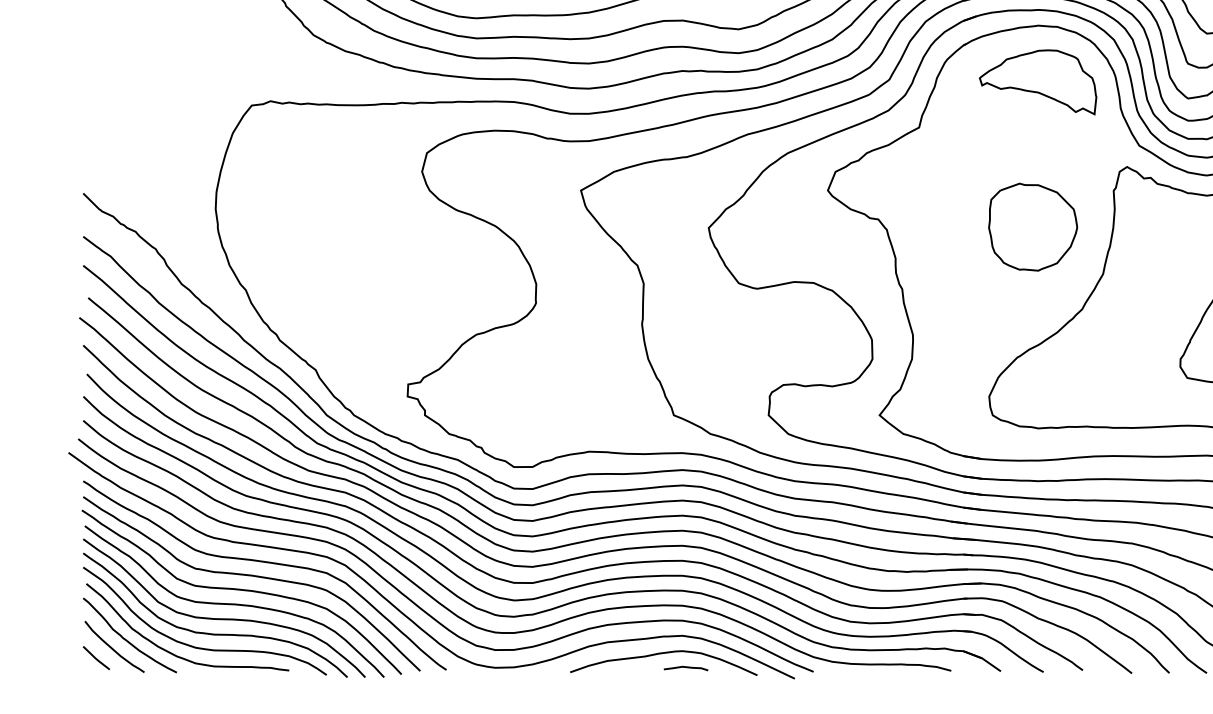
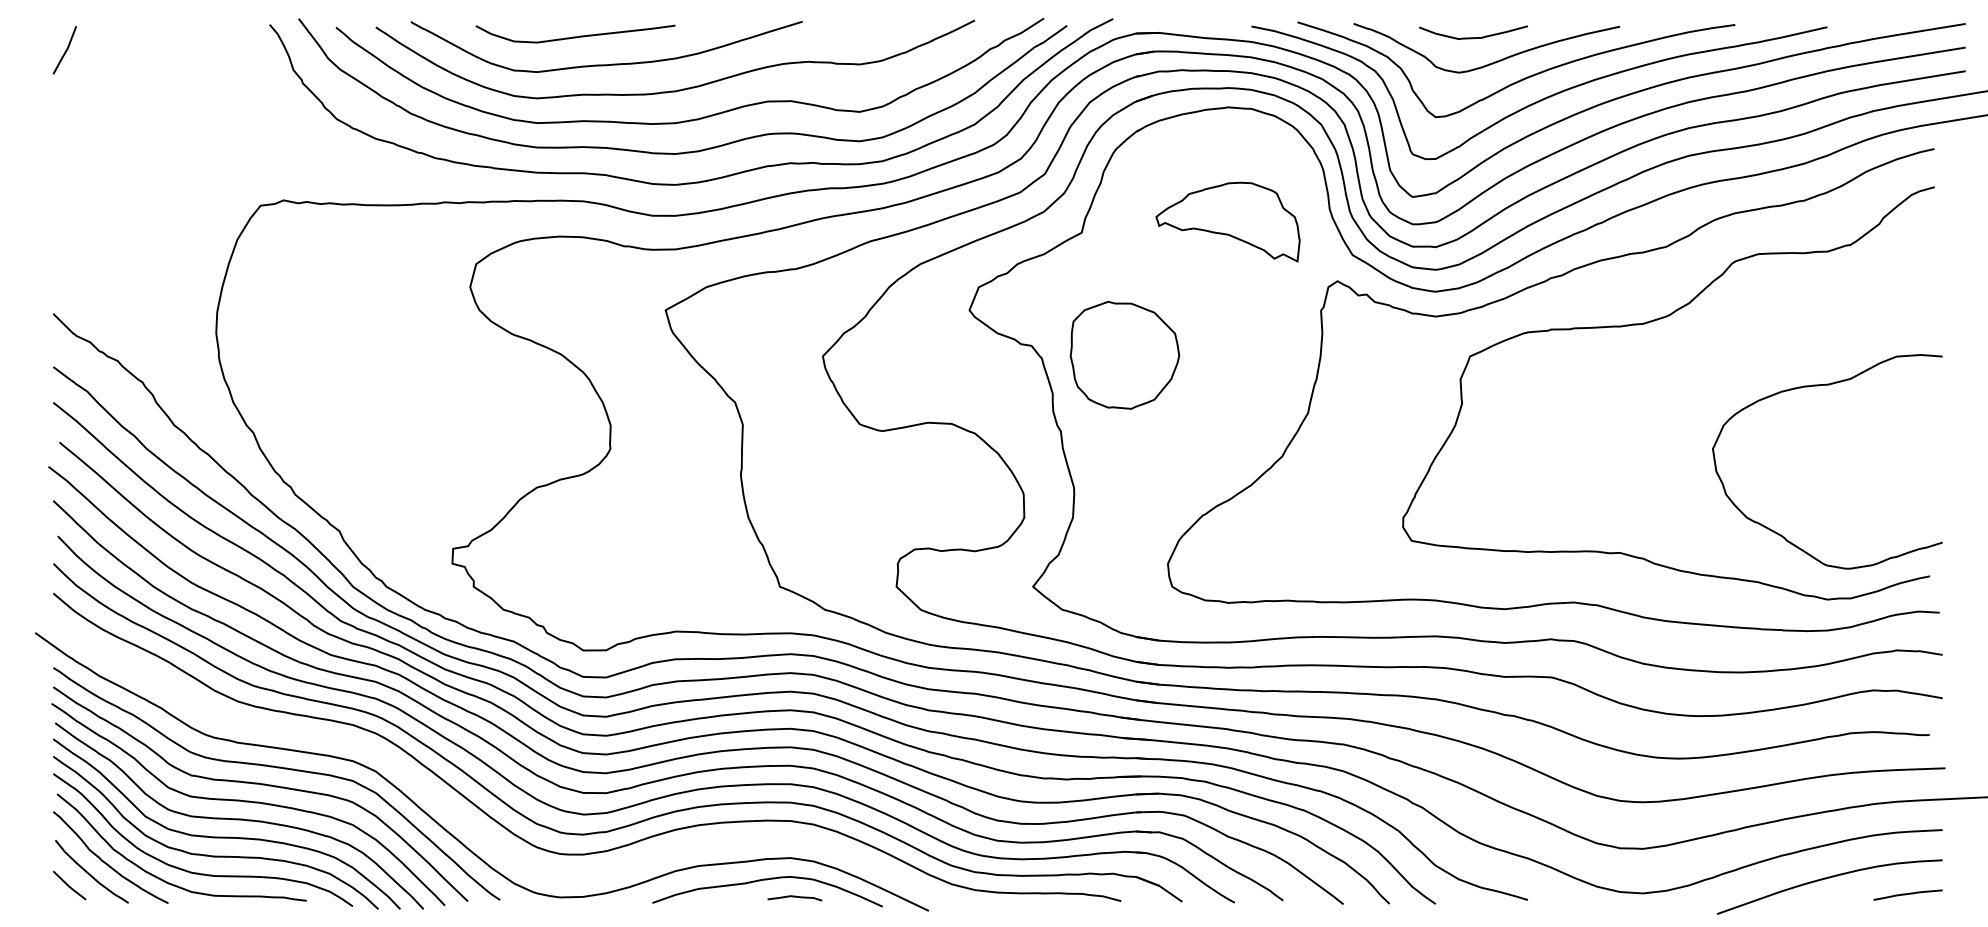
part: (1037, 81) -> (1227, 221), moved
part: (1032, 226) -> (1124, 354), moved
curve: (410, 598) -> (455, 812), removed

